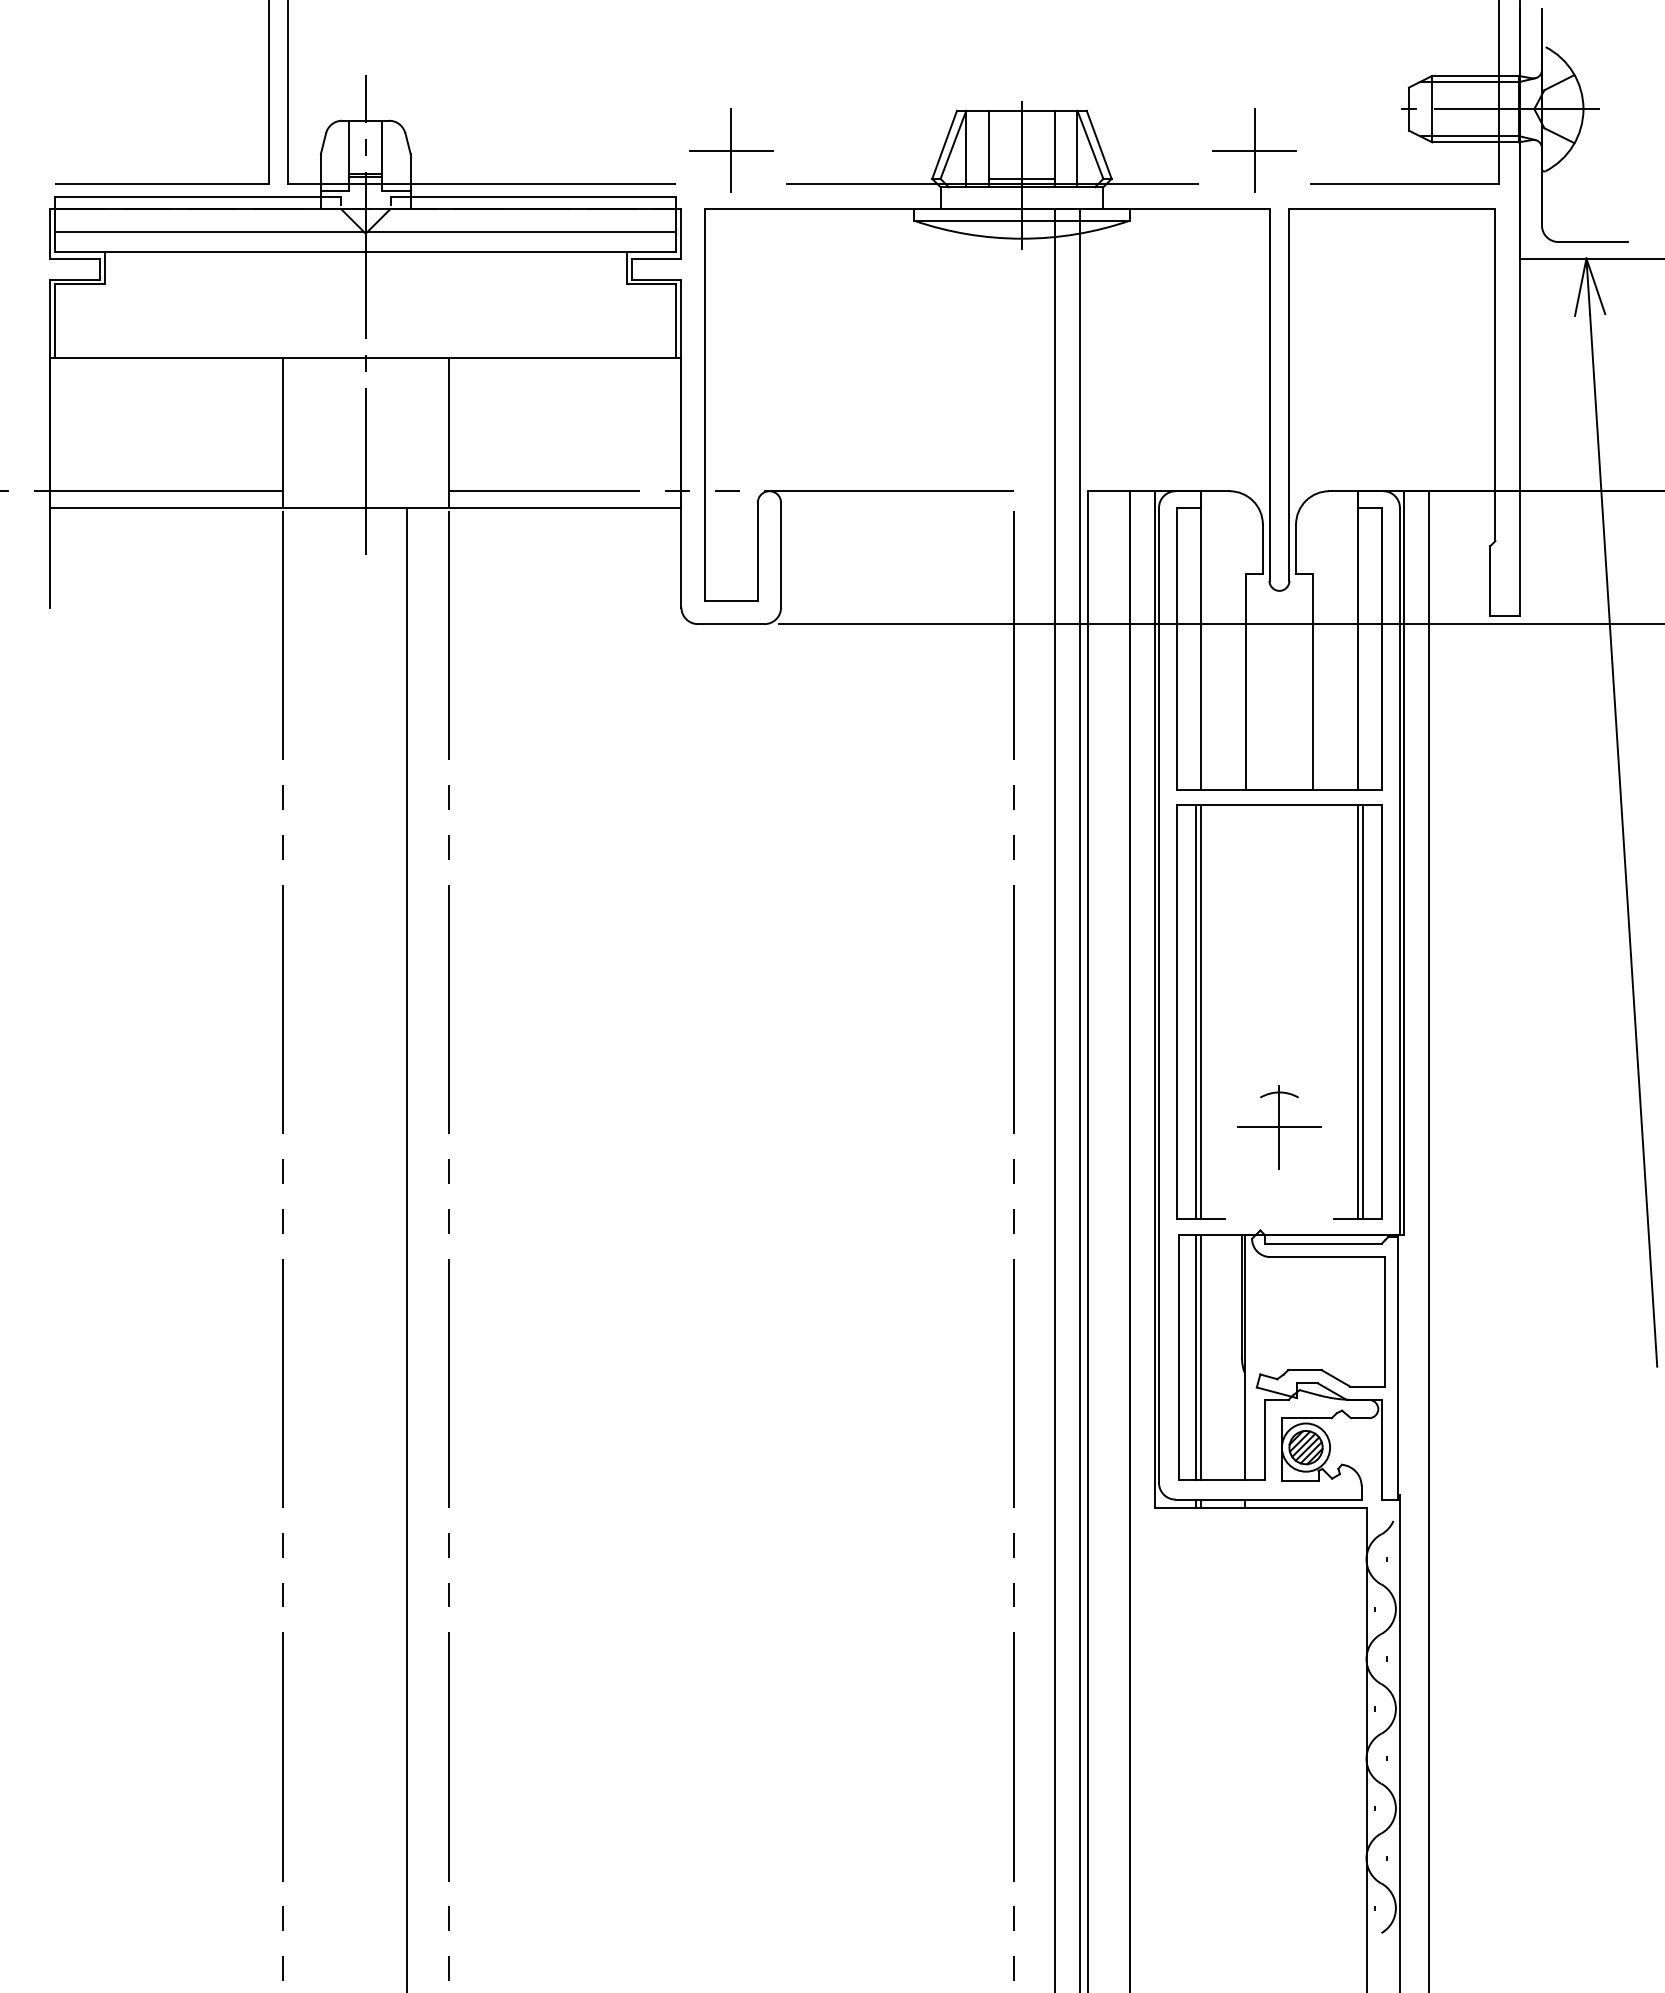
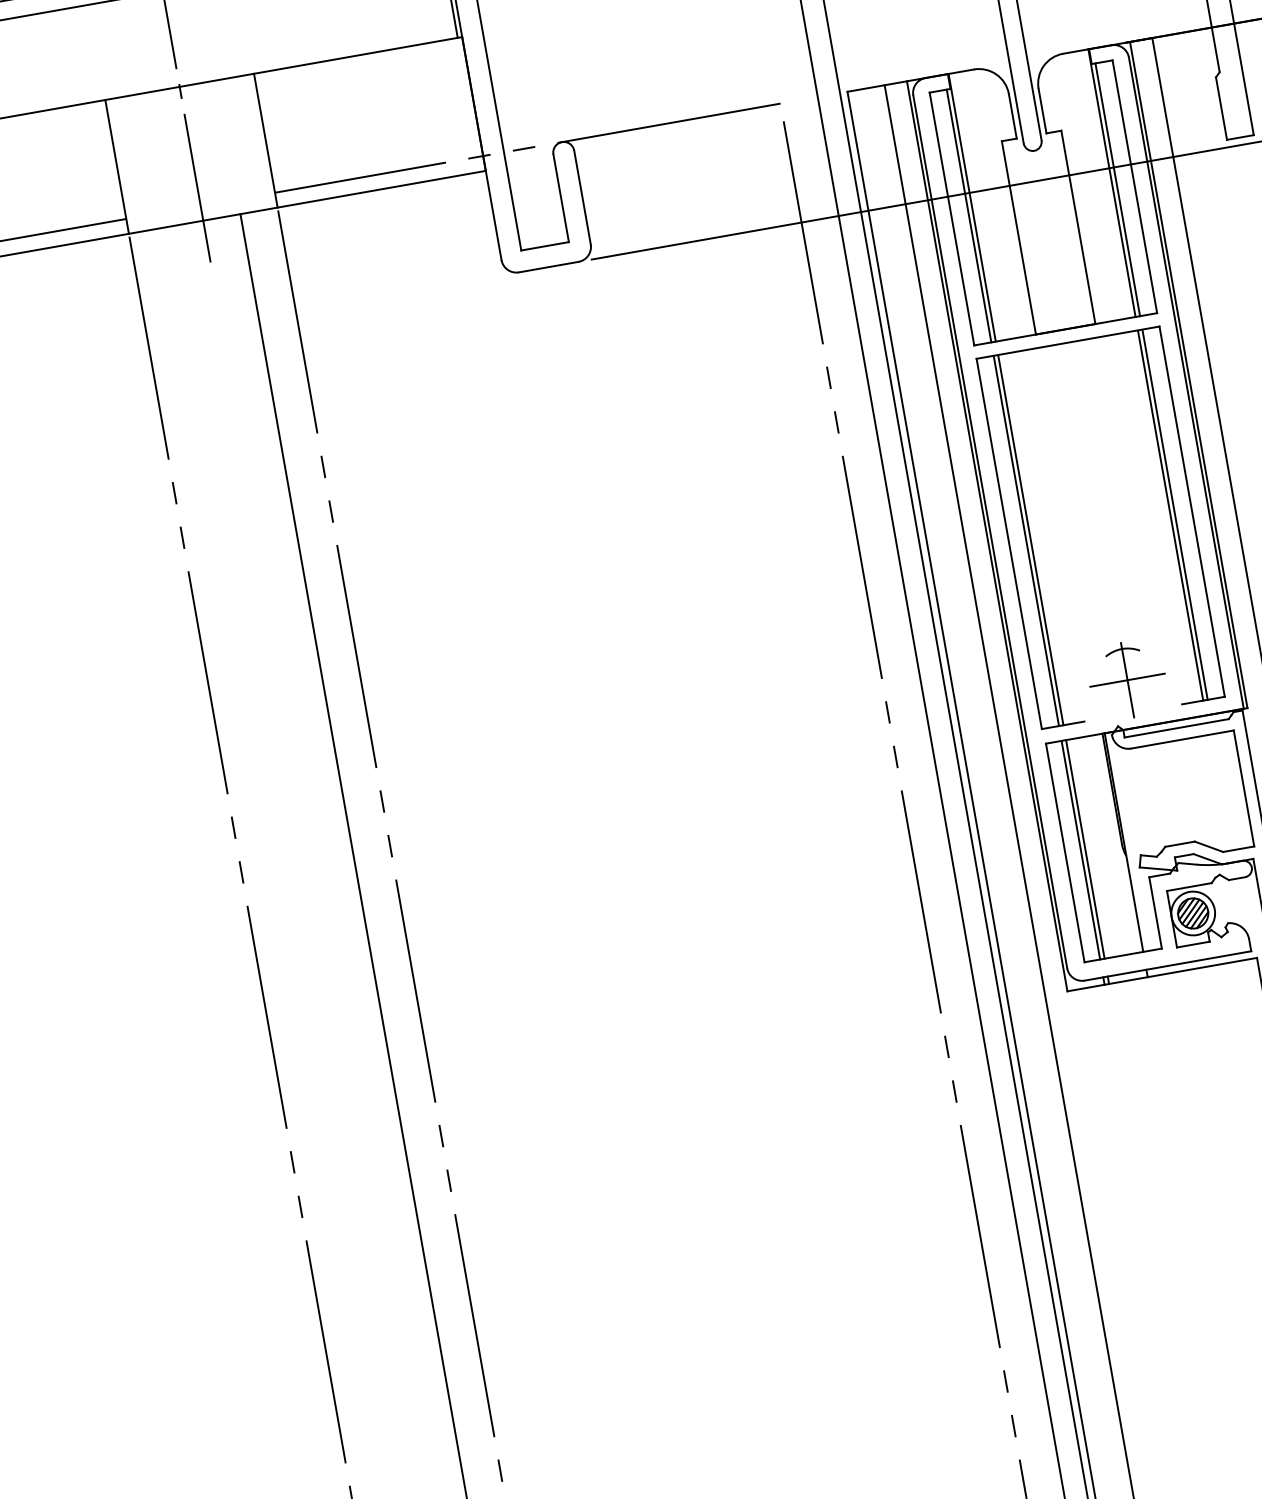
line: (1196, 648) -> (969, 215), added
line: (1362, 648) -> (1117, 189), added
part: (1279, 1127) -> (1127, 680), moved

